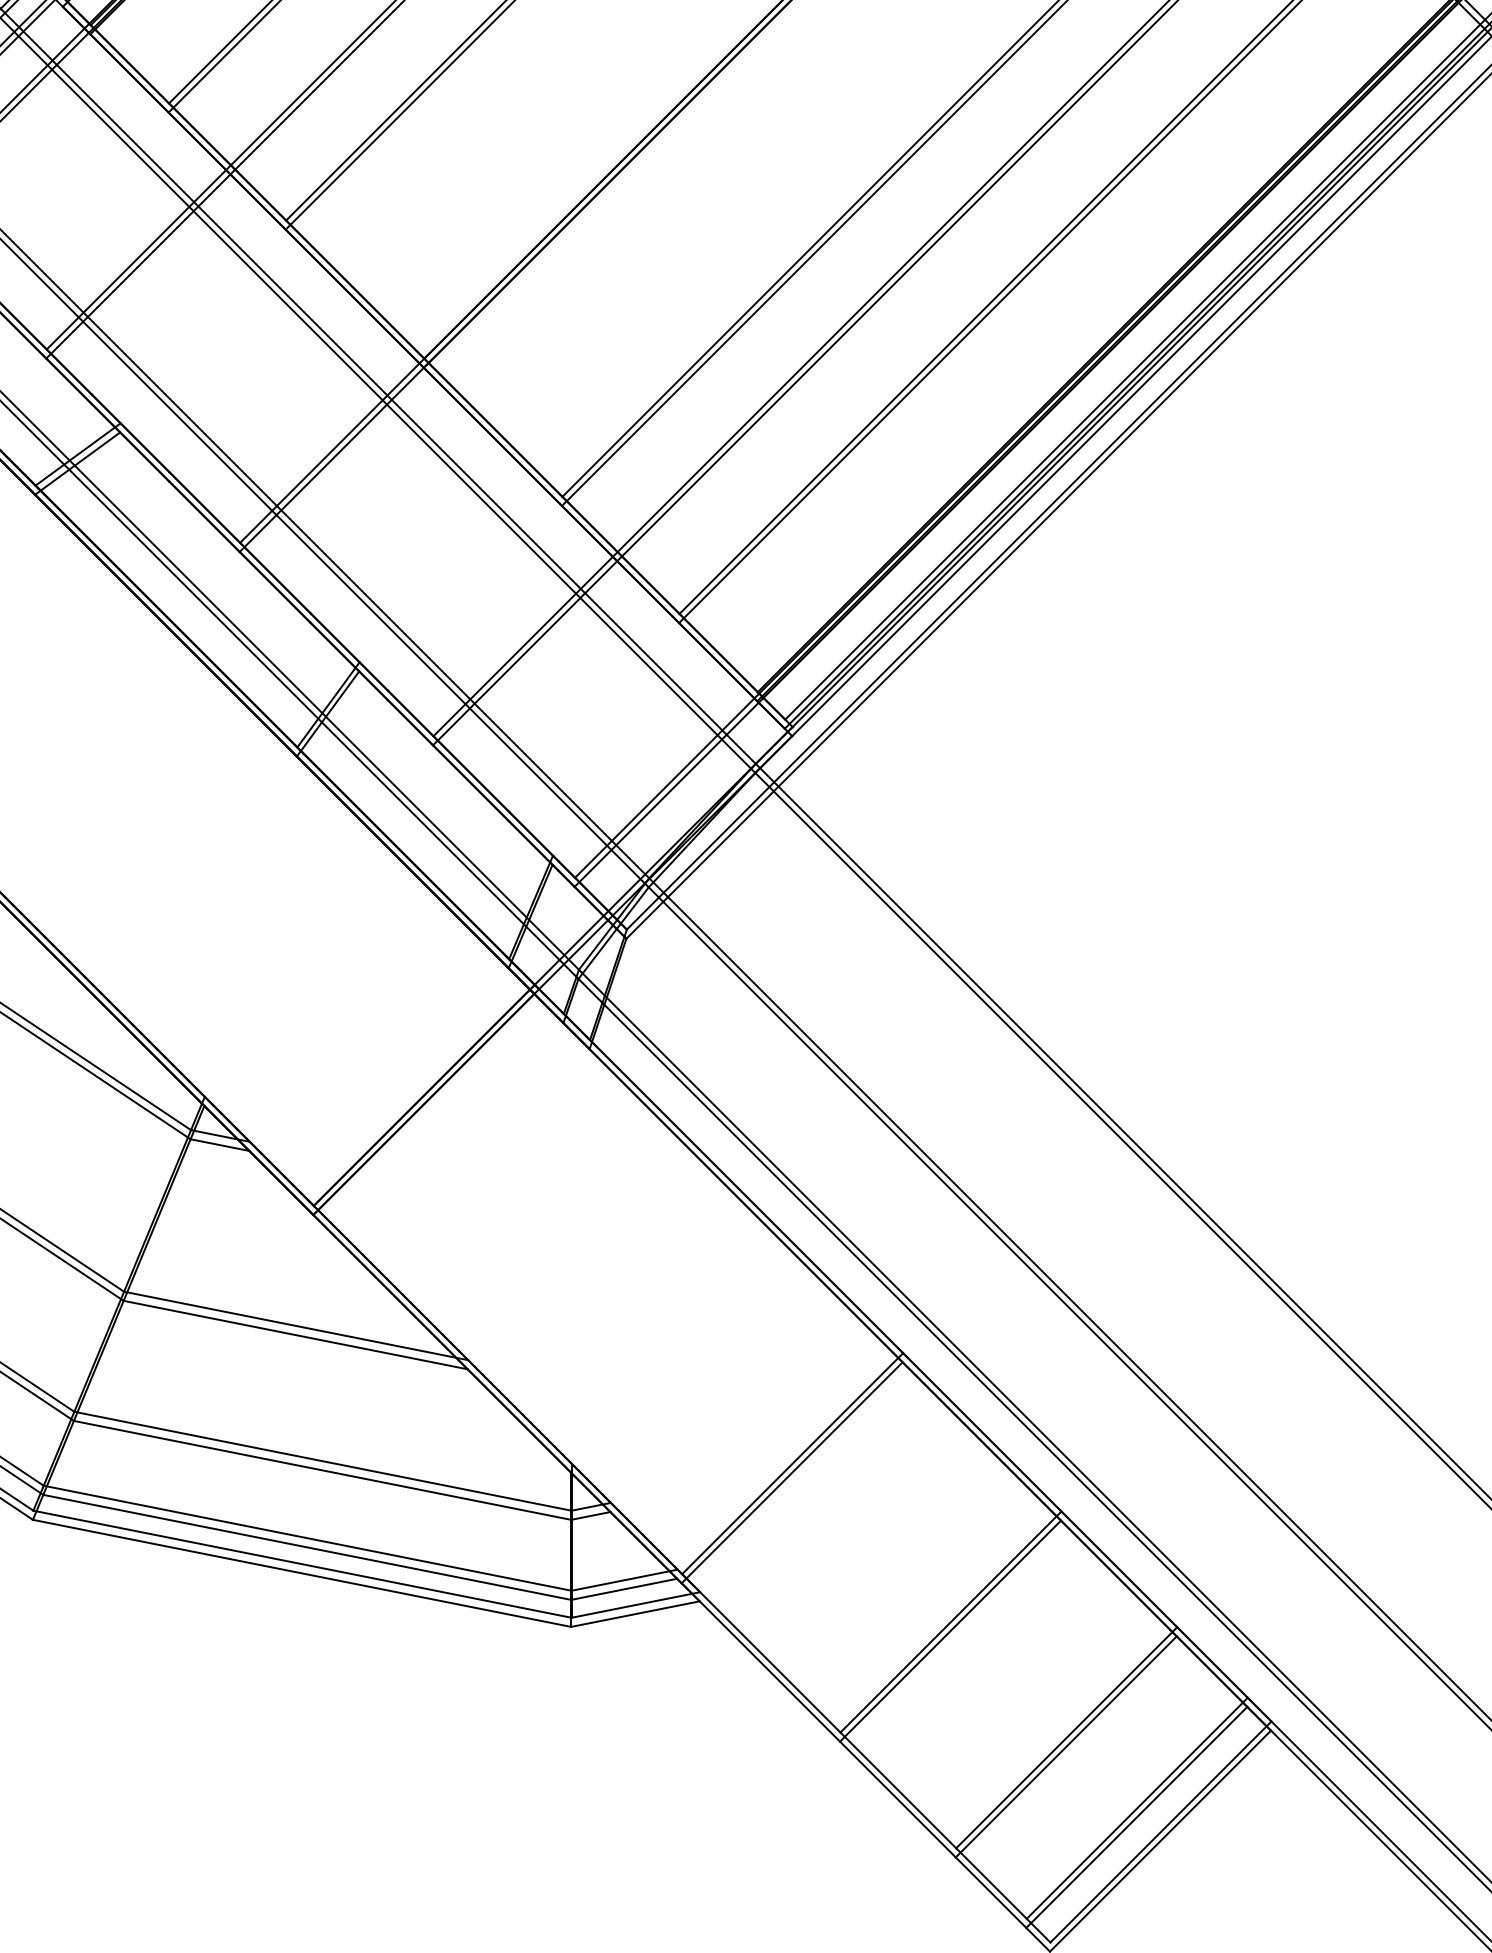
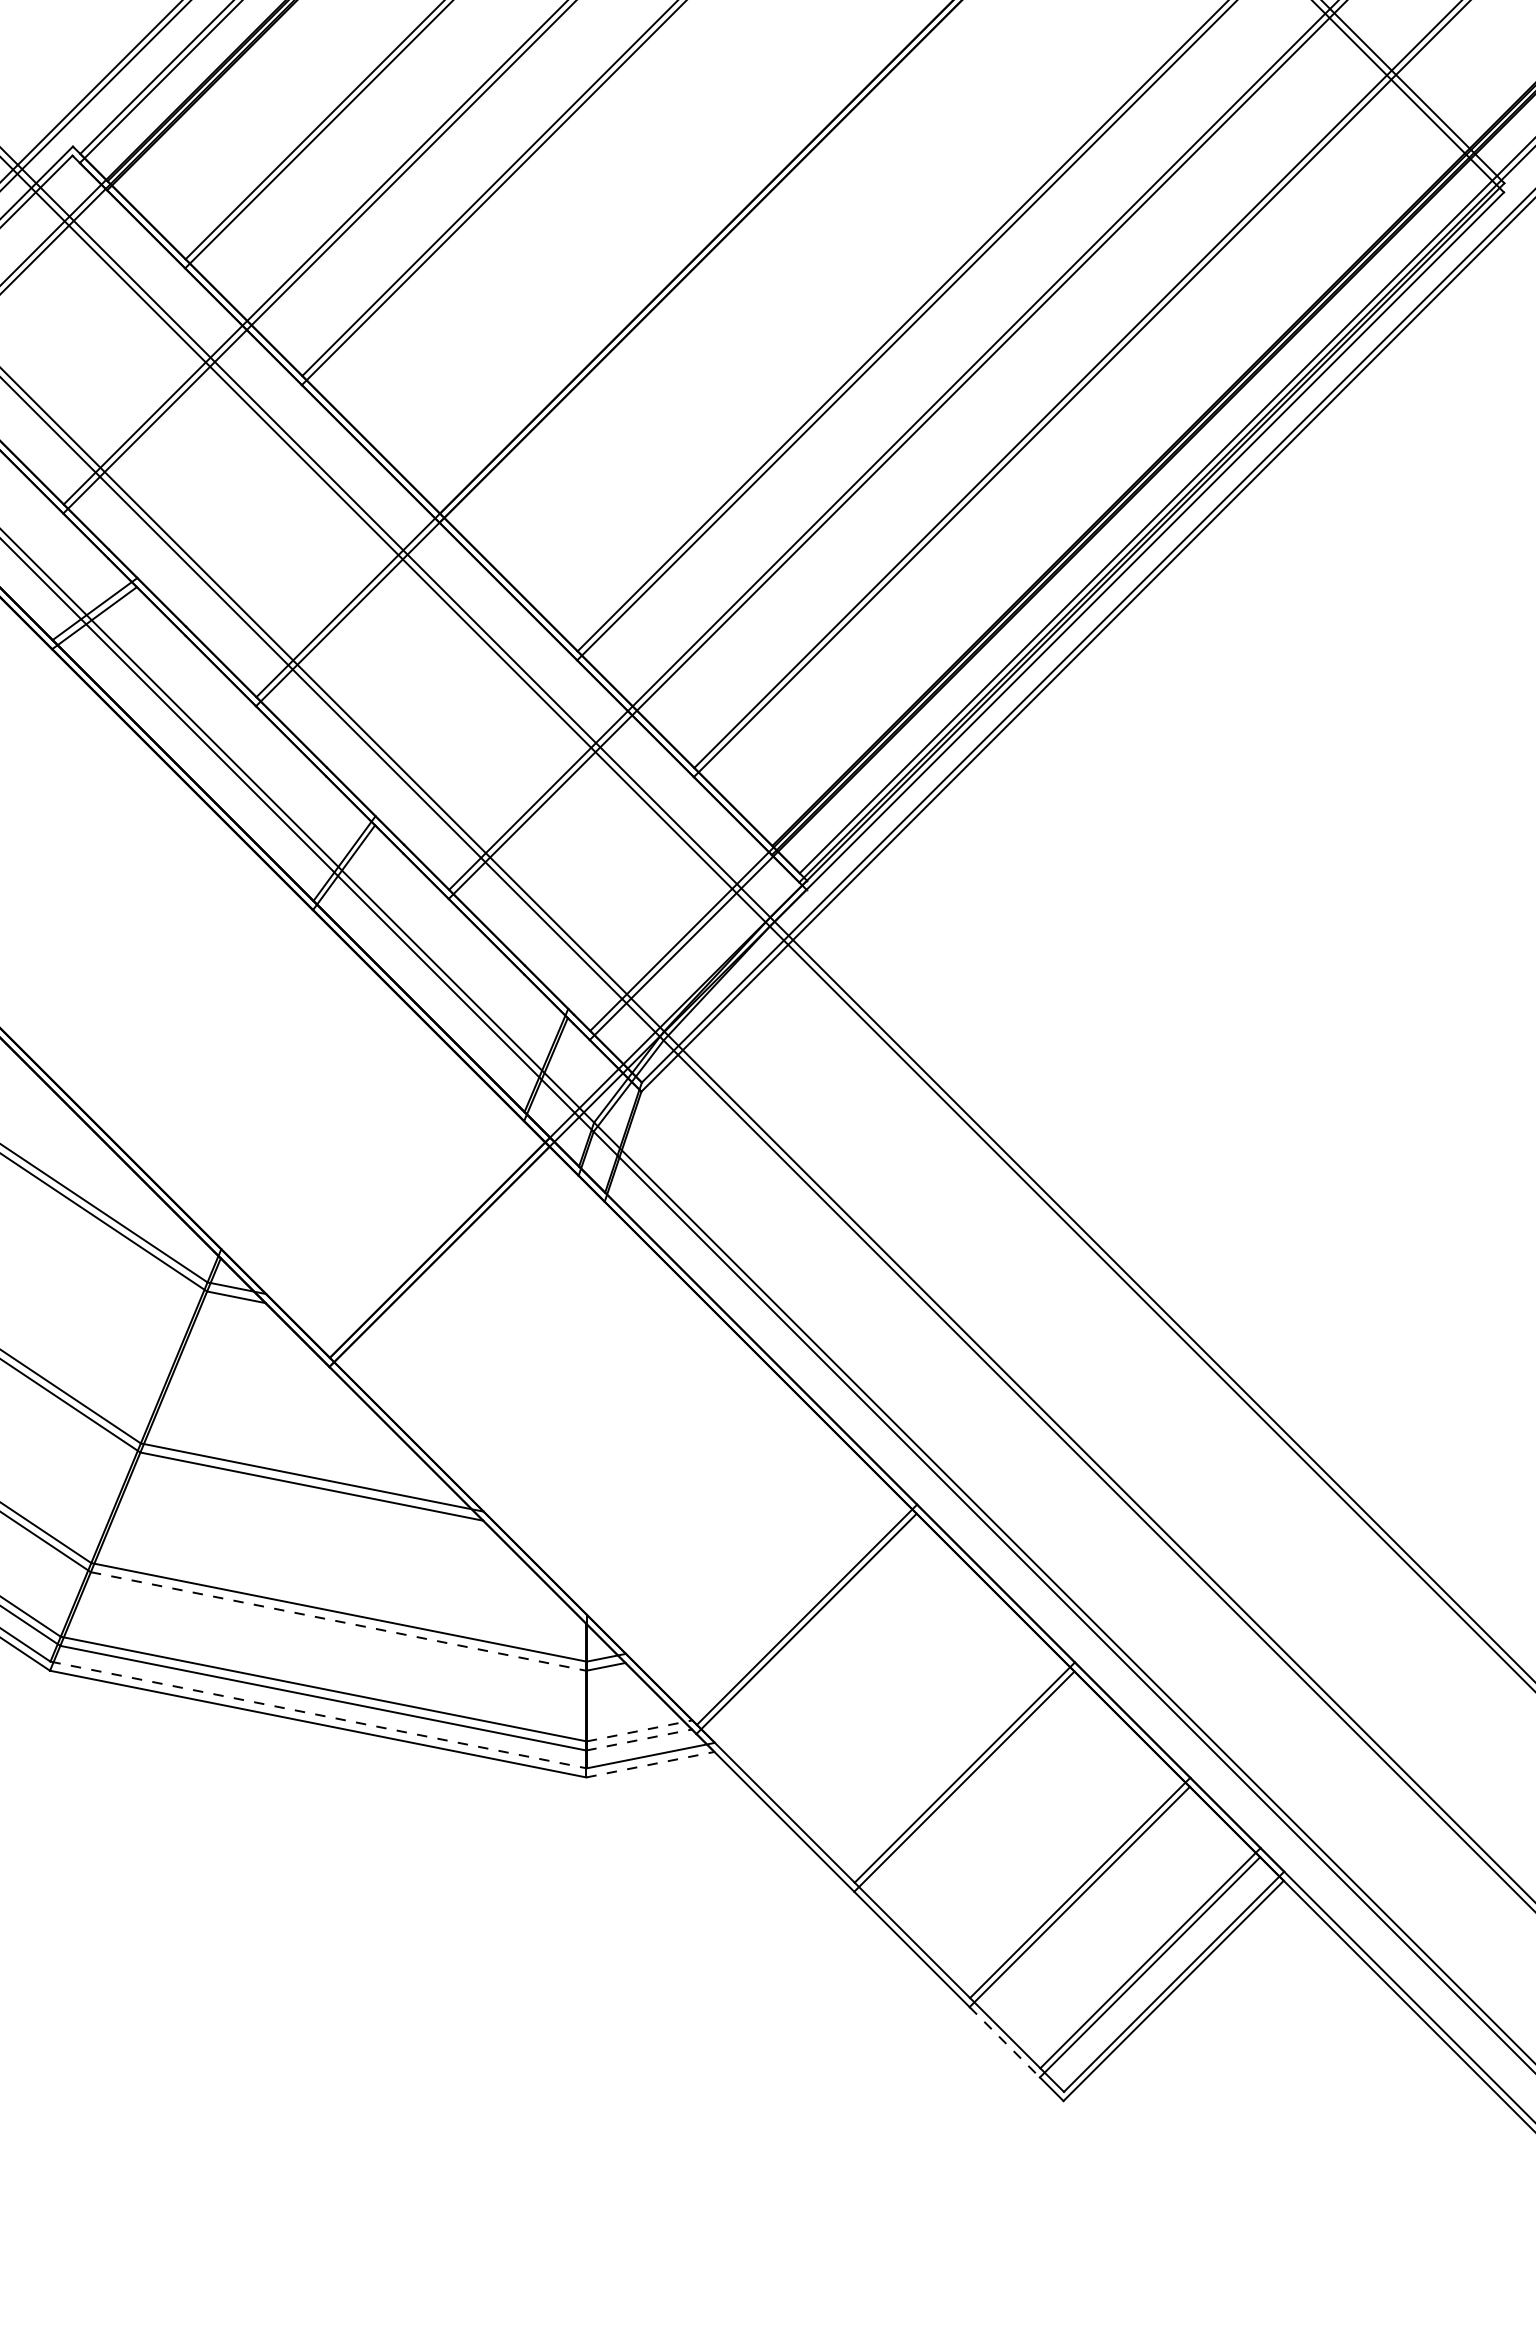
line: (322, 1470) -> (338, 1621), solid -> dashed
line: (303, 1564) -> (319, 1715), solid -> dashed
line: (624, 1579) -> (639, 1730), solid -> dashed
line: (624, 1589) -> (639, 1740), solid -> dashed
line: (635, 1613) -> (650, 1764), solid -> dashed
line: (990, 1892) -> (1004, 2042), solid -> dashed

